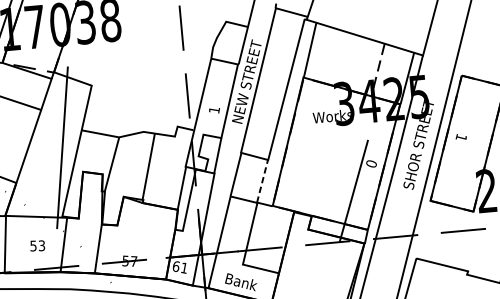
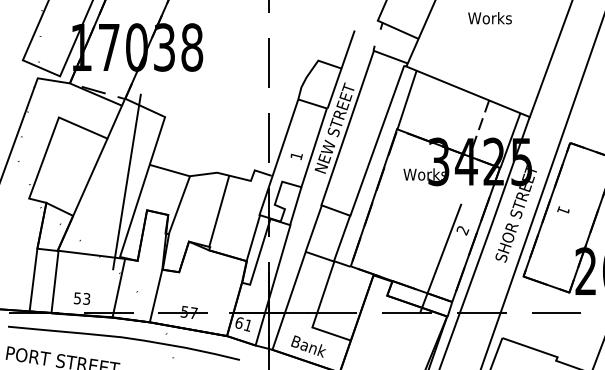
text: (371, 164) -> (462, 230), 0 -> 2
line: (262, 181) -> (342, 238), dashed -> solid
text: (37, 245) -> (81, 298), moved

